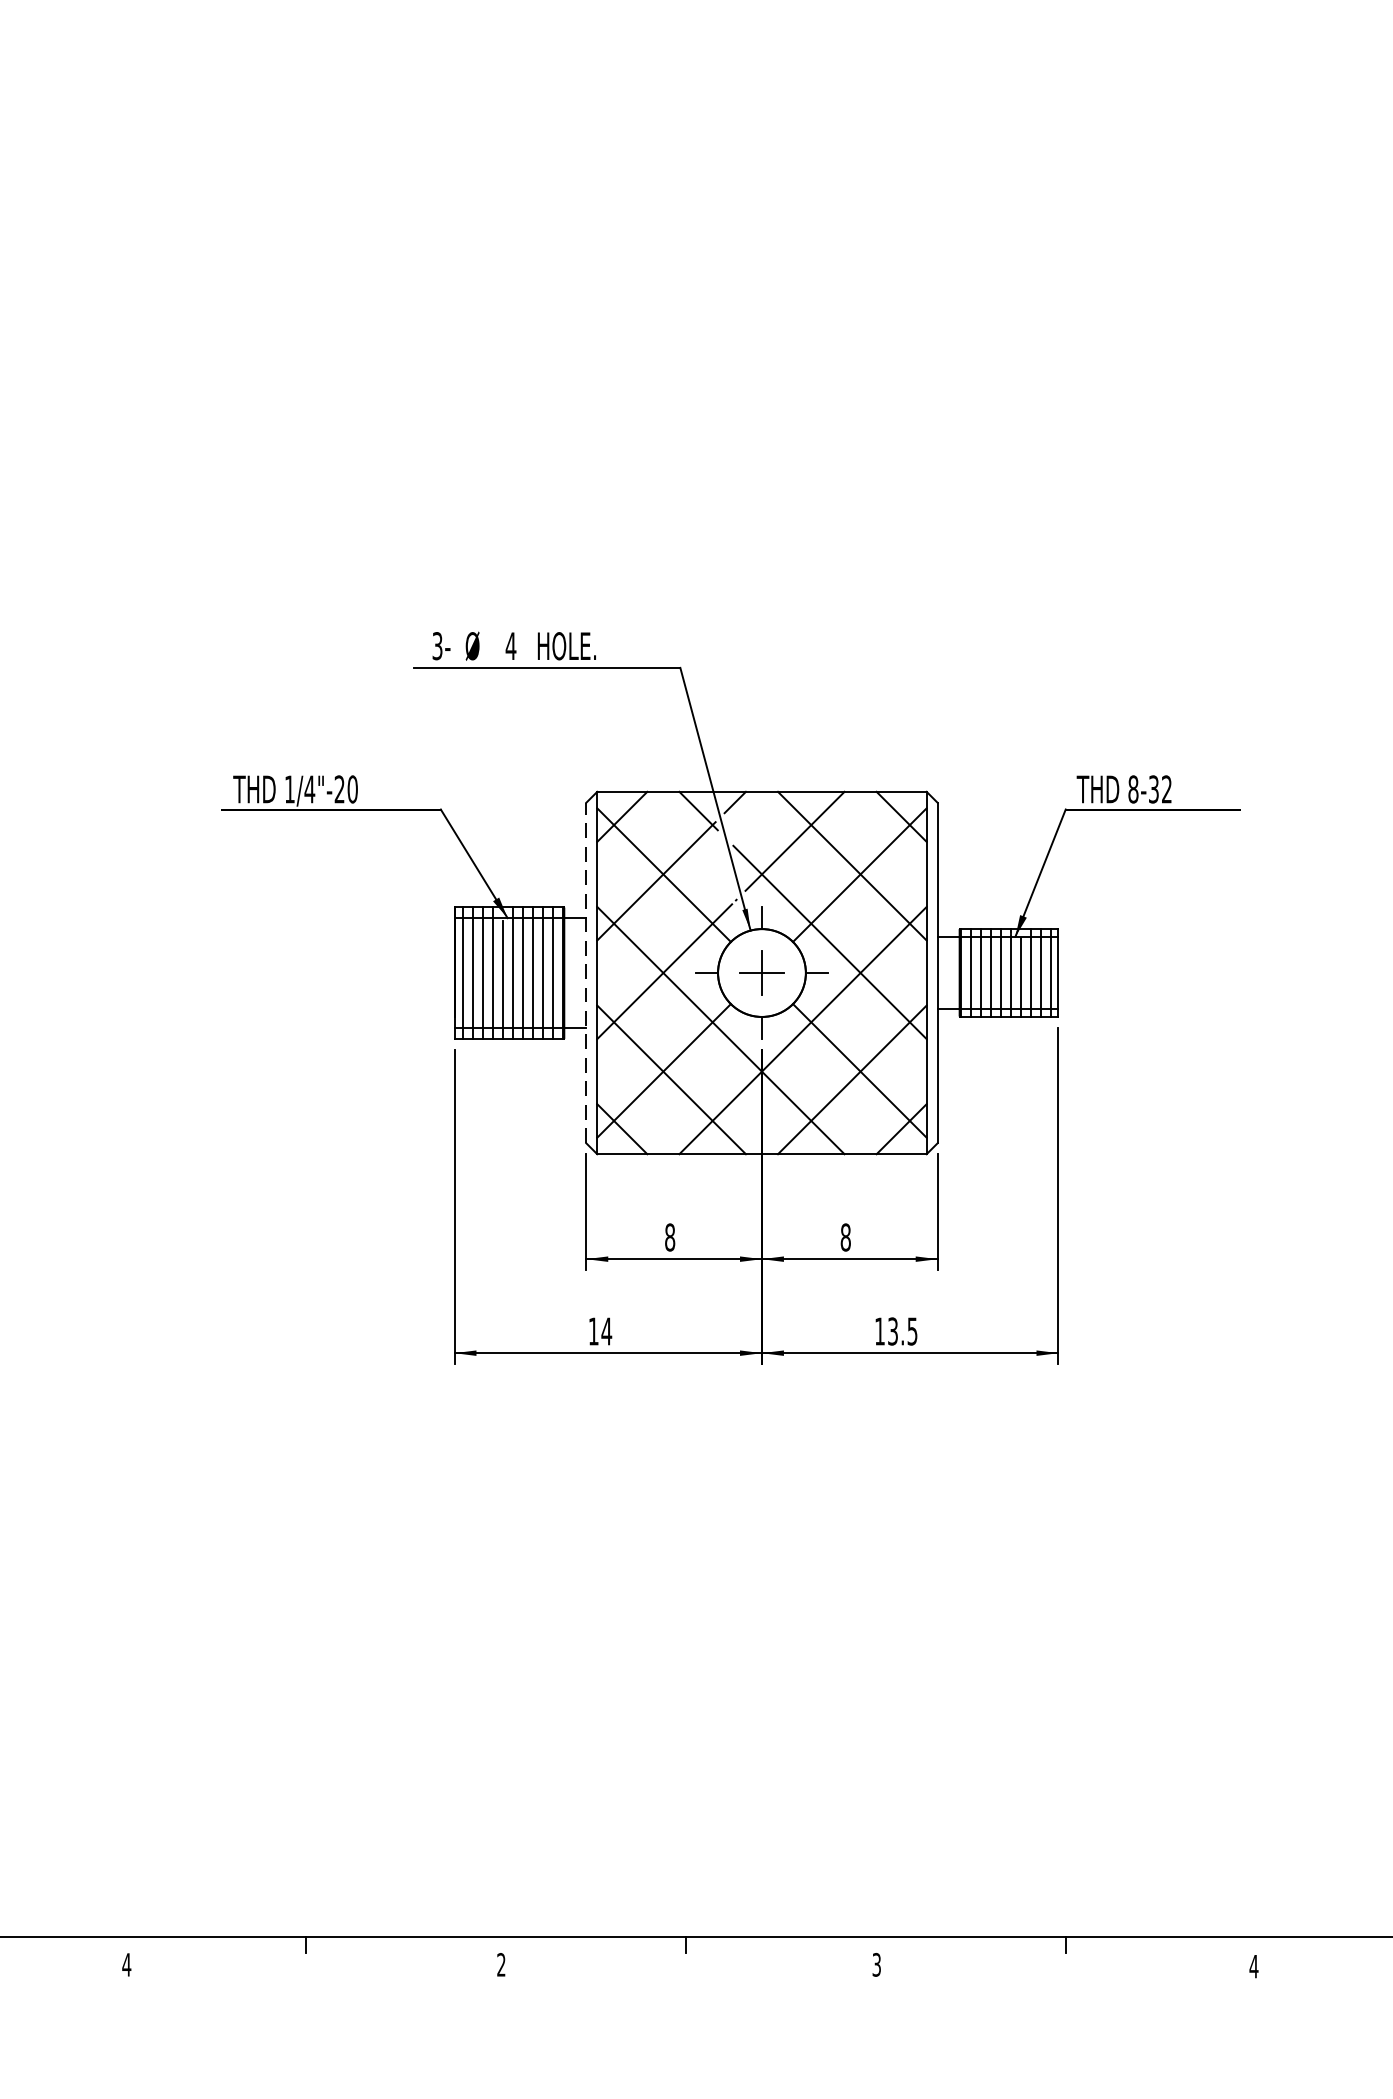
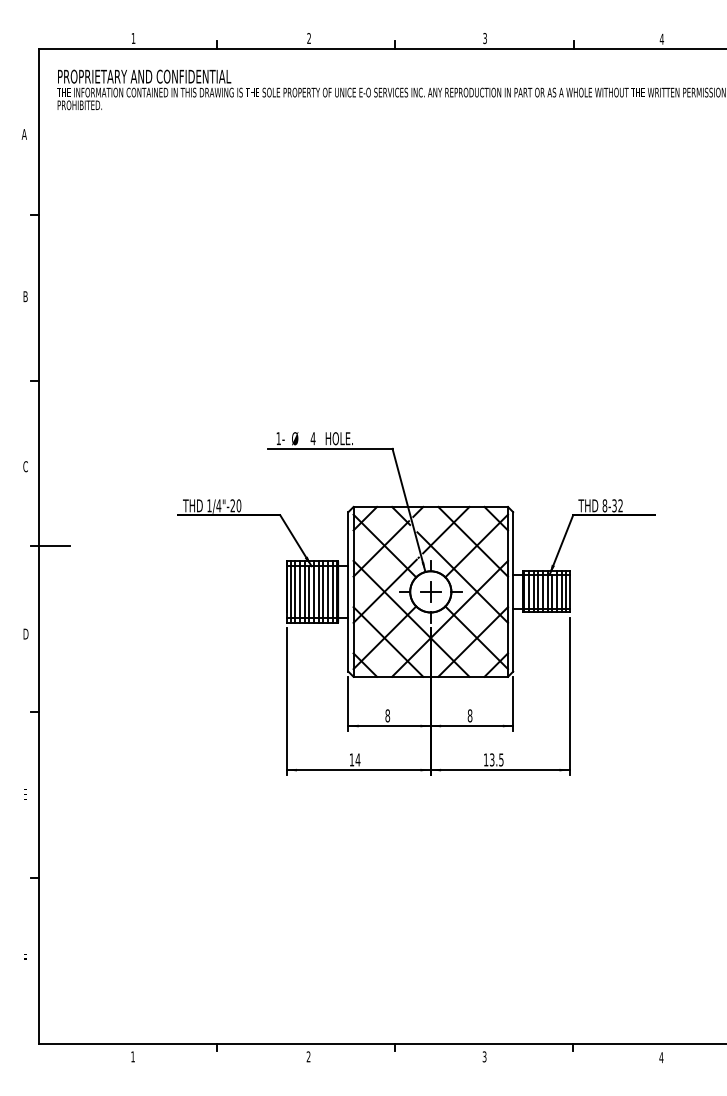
text: (437, 645) -> (278, 438), 3- -> 1-
line: (586, 972) -> (348, 591), dashed -> solid
text: (127, 1964) -> (133, 1056), 4 -> 1

